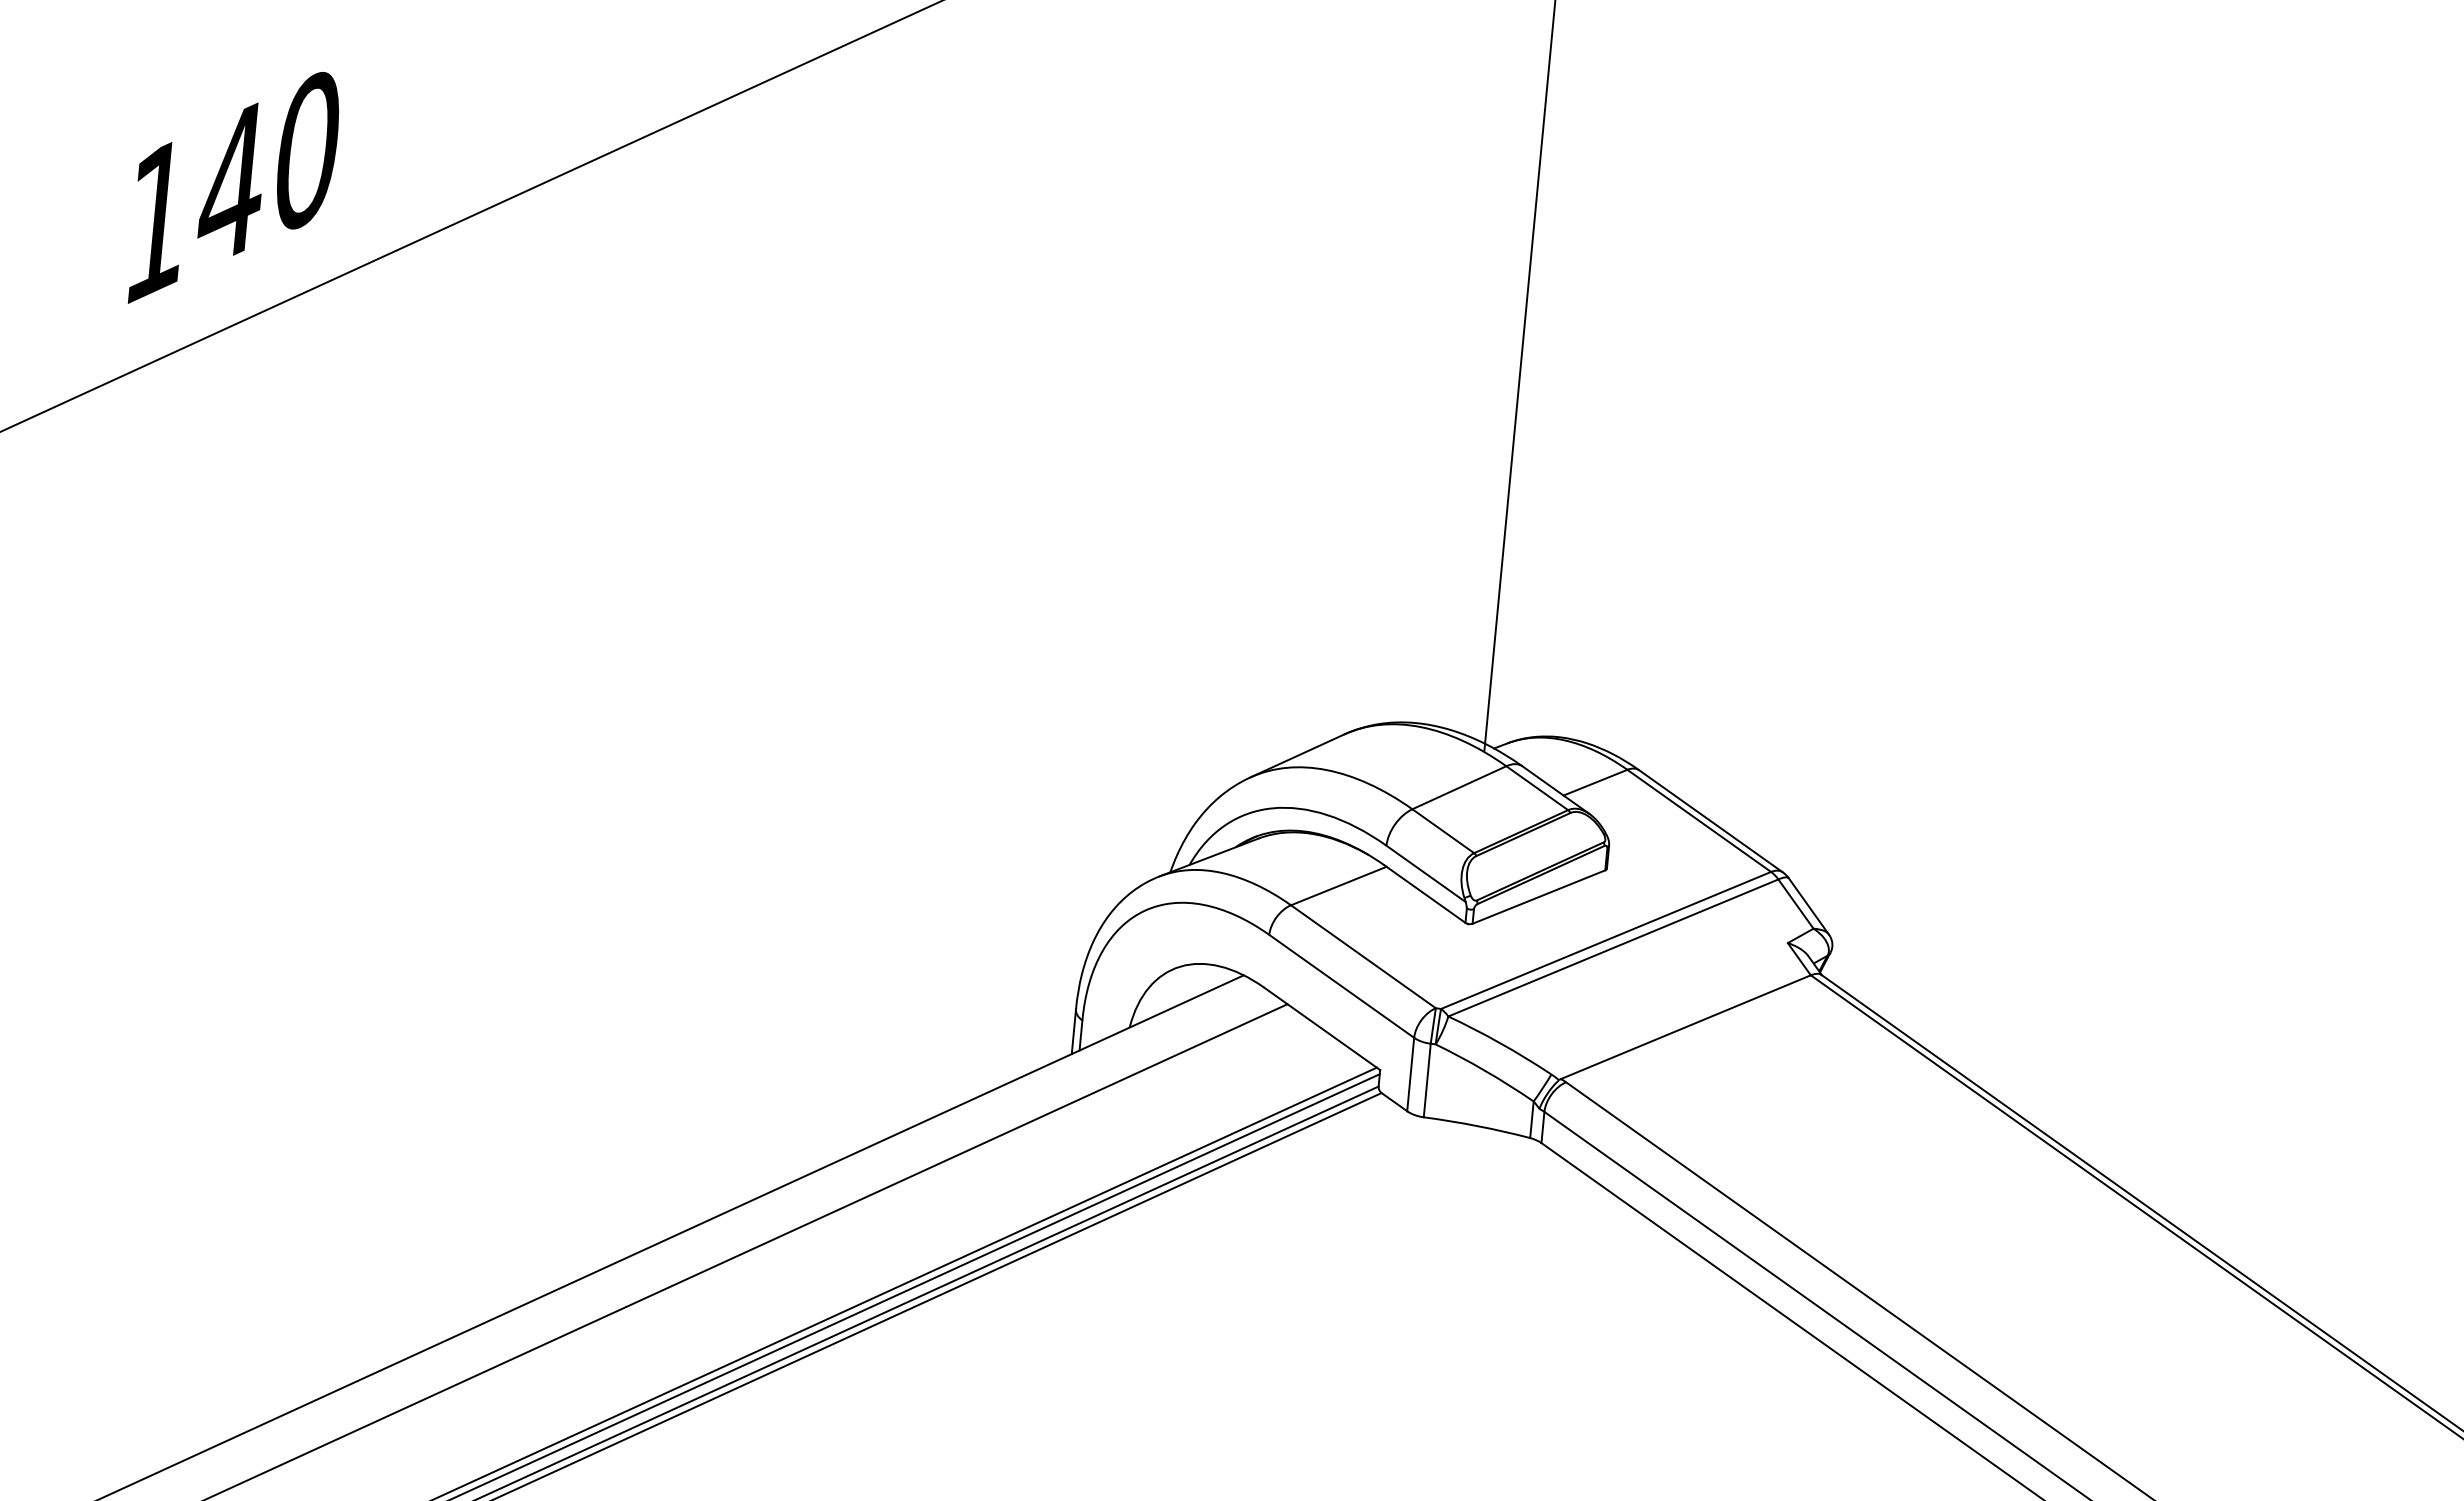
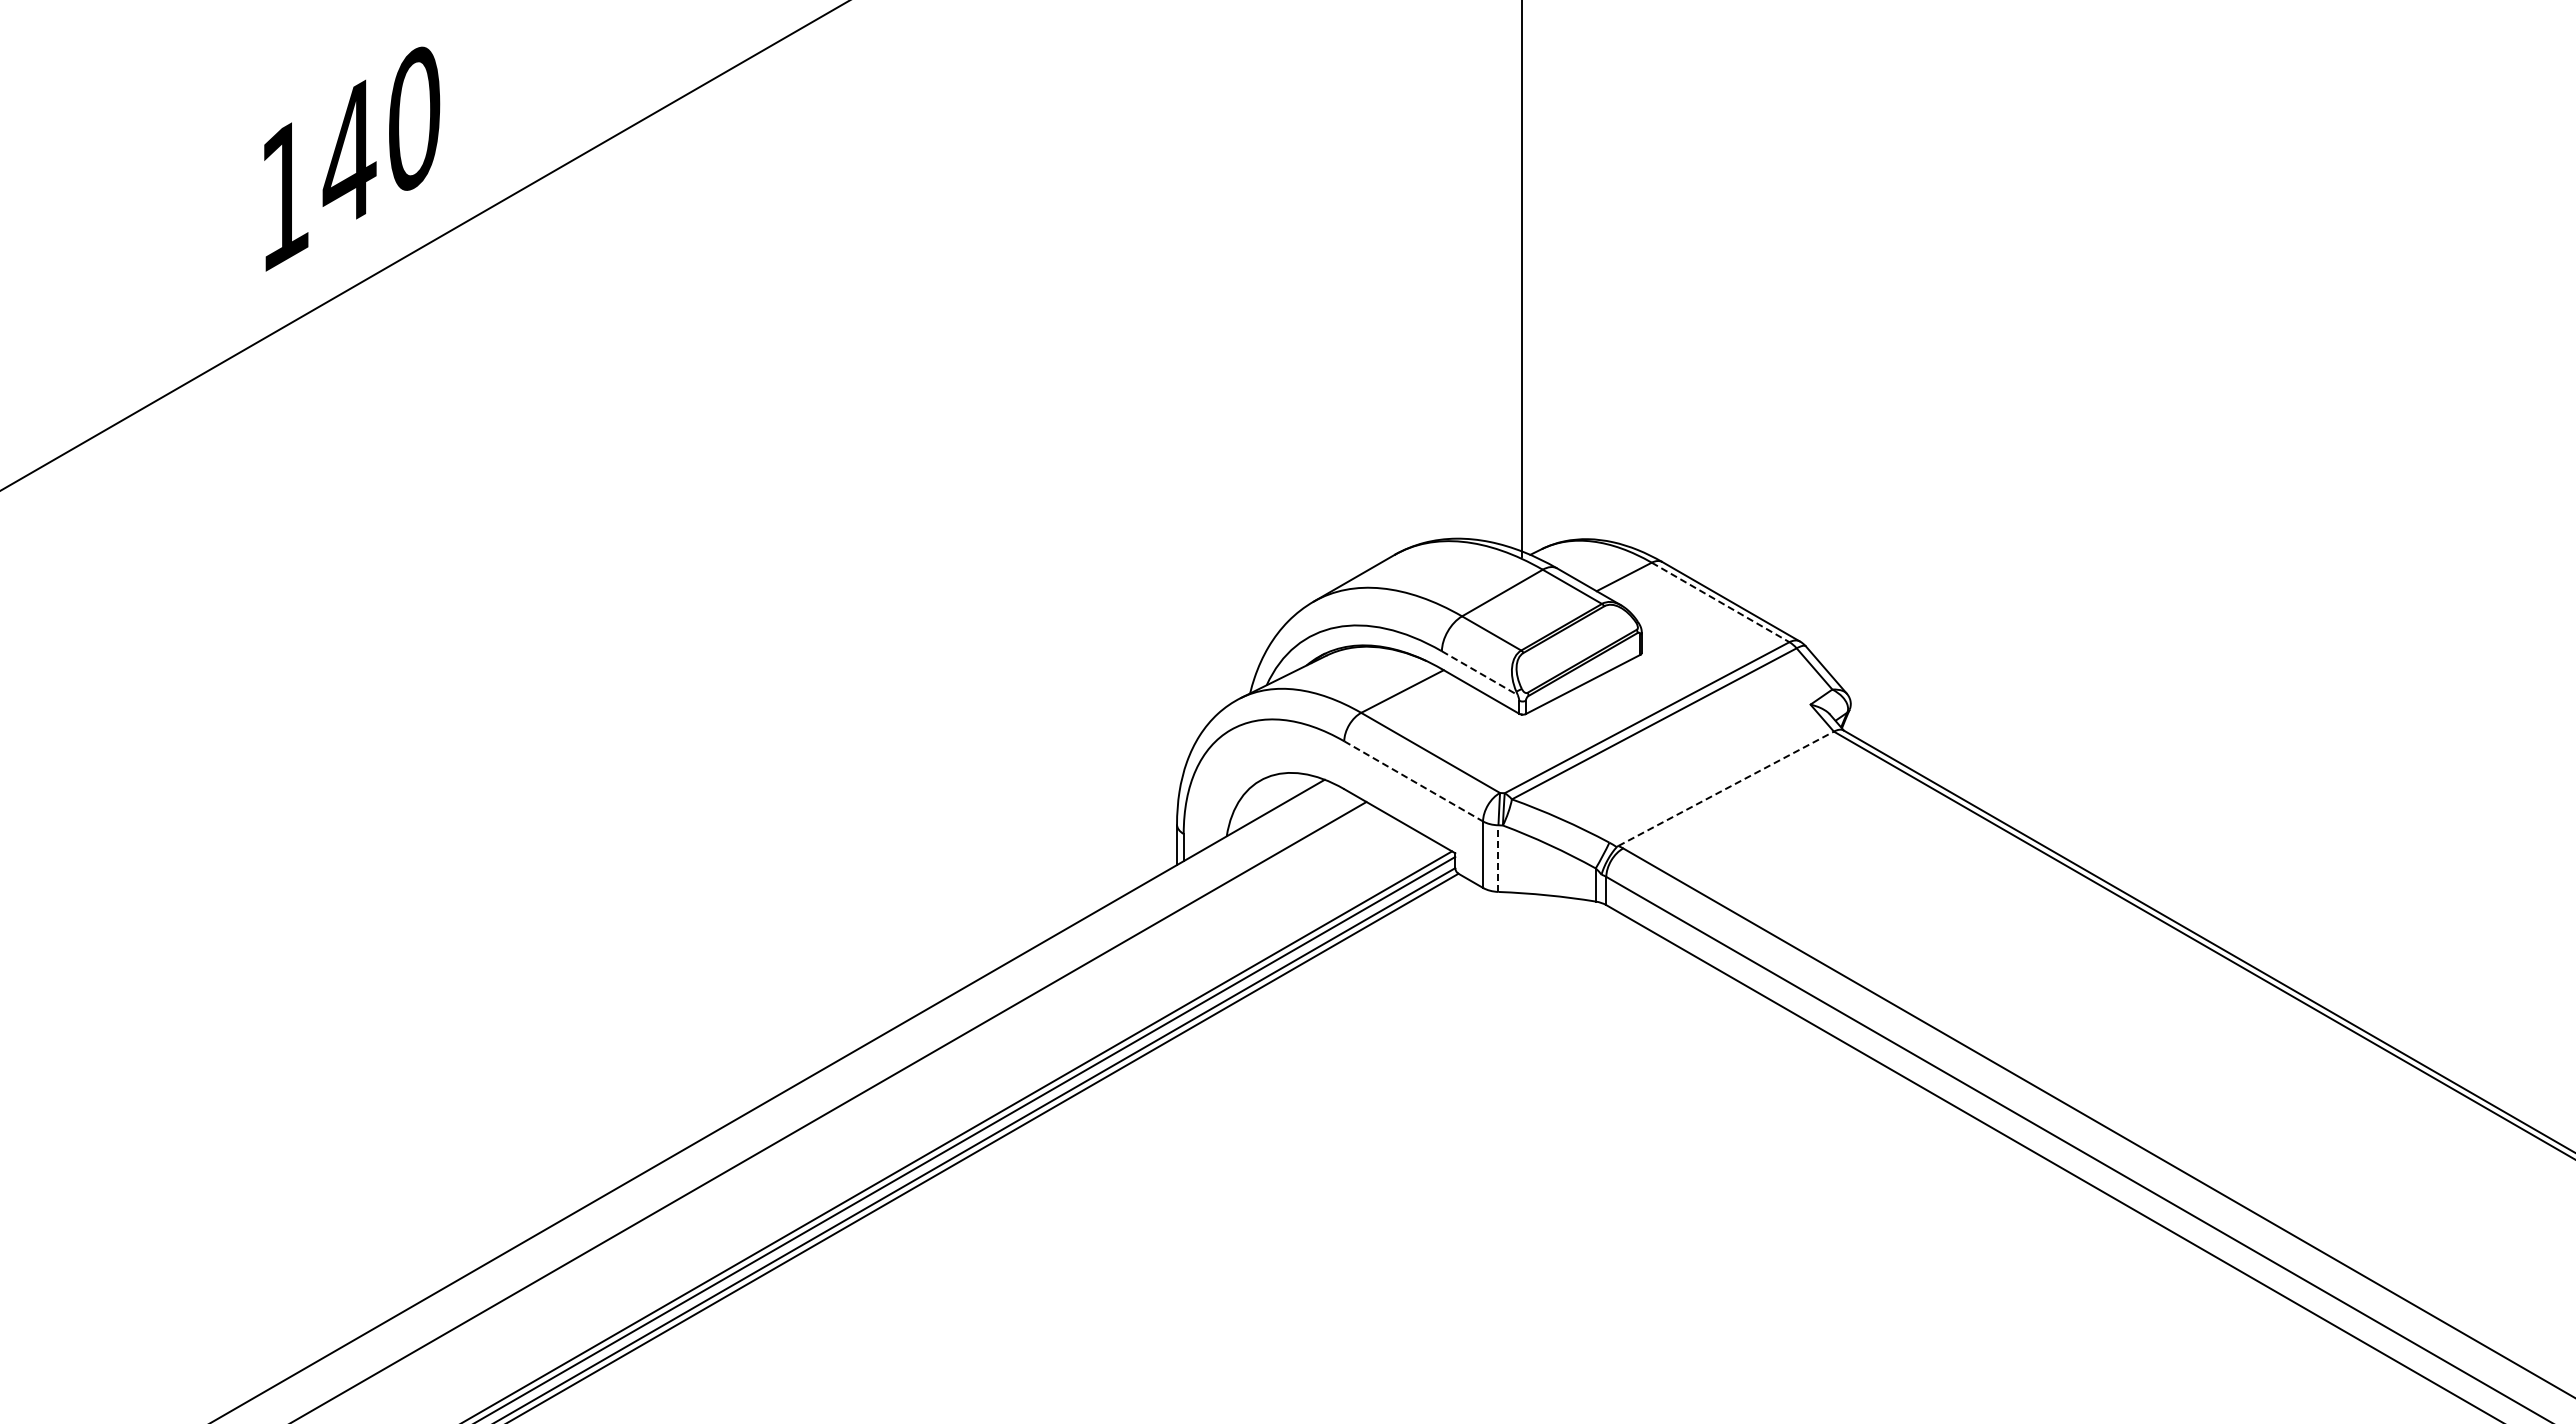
line: (1700, 821) -> (1721, 602), solid -> dashed
line: (1425, 874) -> (1479, 673), solid -> dashed
line: (1342, 986) -> (1414, 781), solid -> dashed
line: (1686, 1026) -> (1726, 788), solid -> dashed
line: (1427, 1080) -> (1498, 858), solid -> dashed

